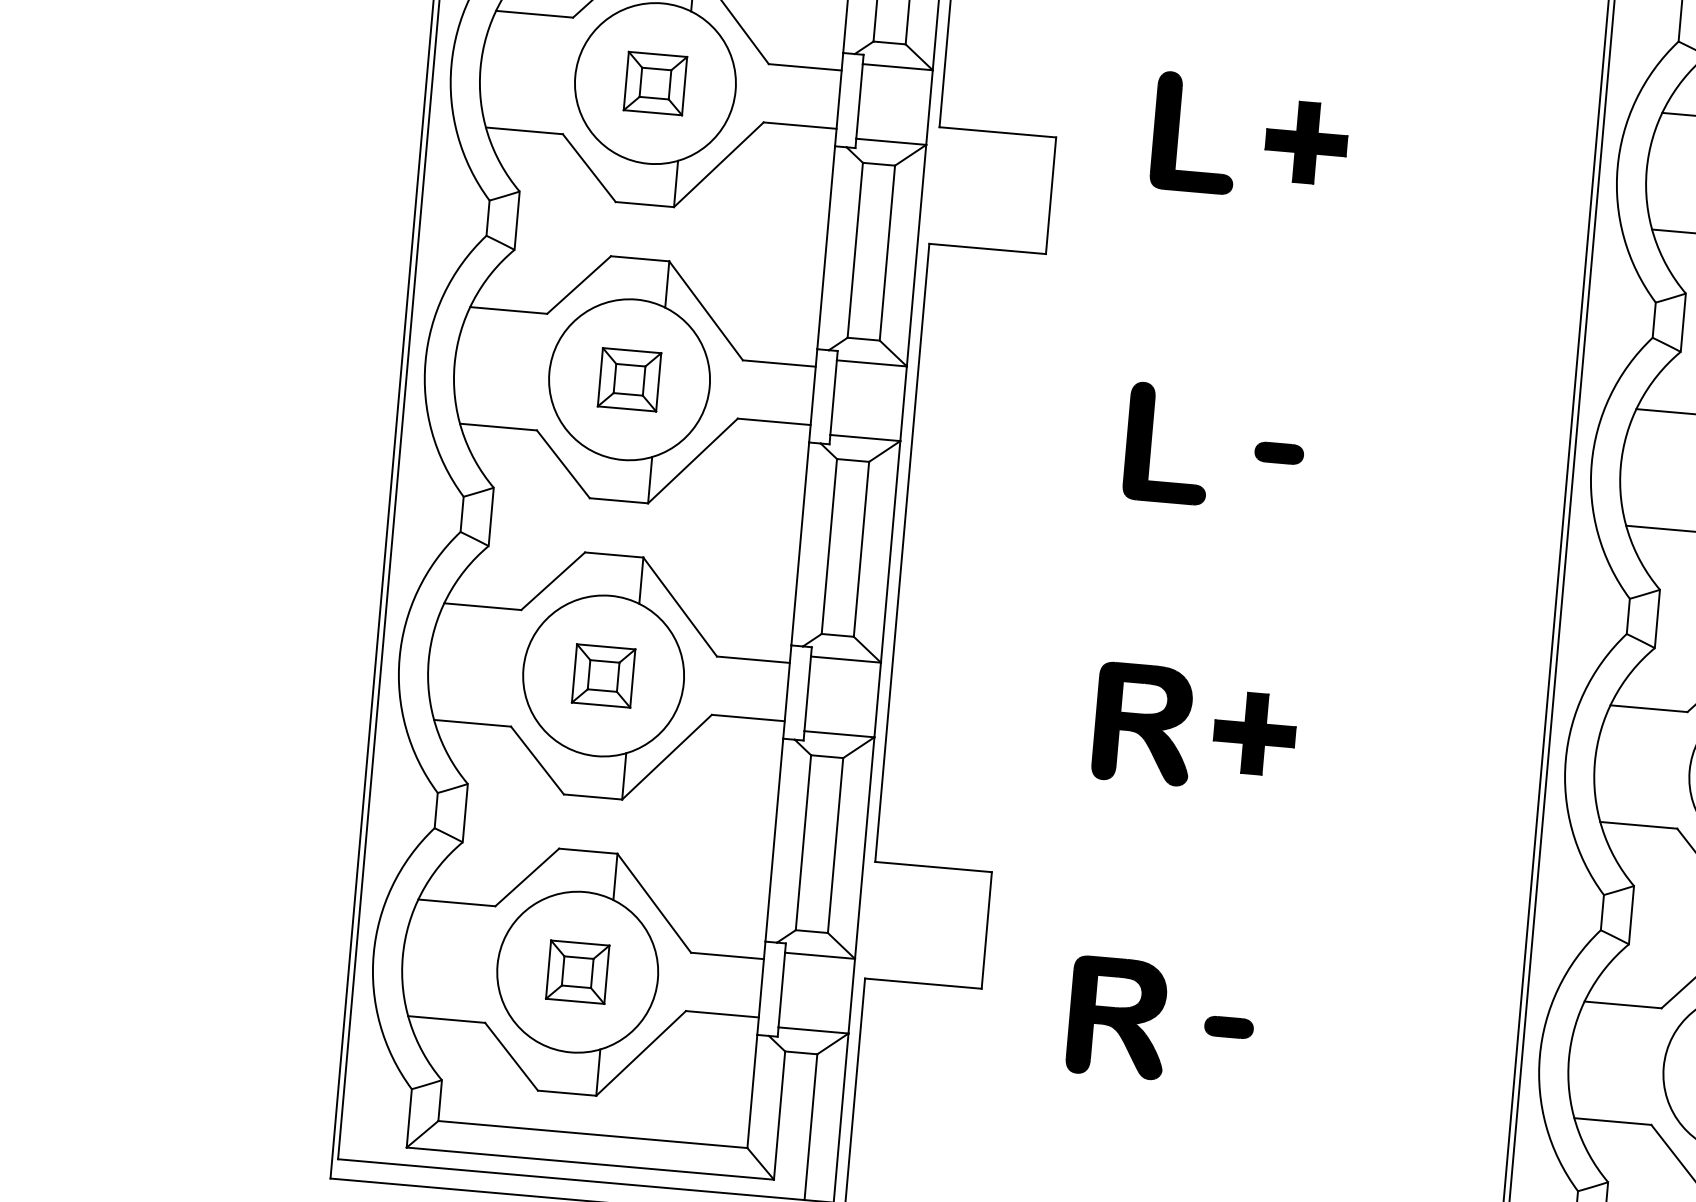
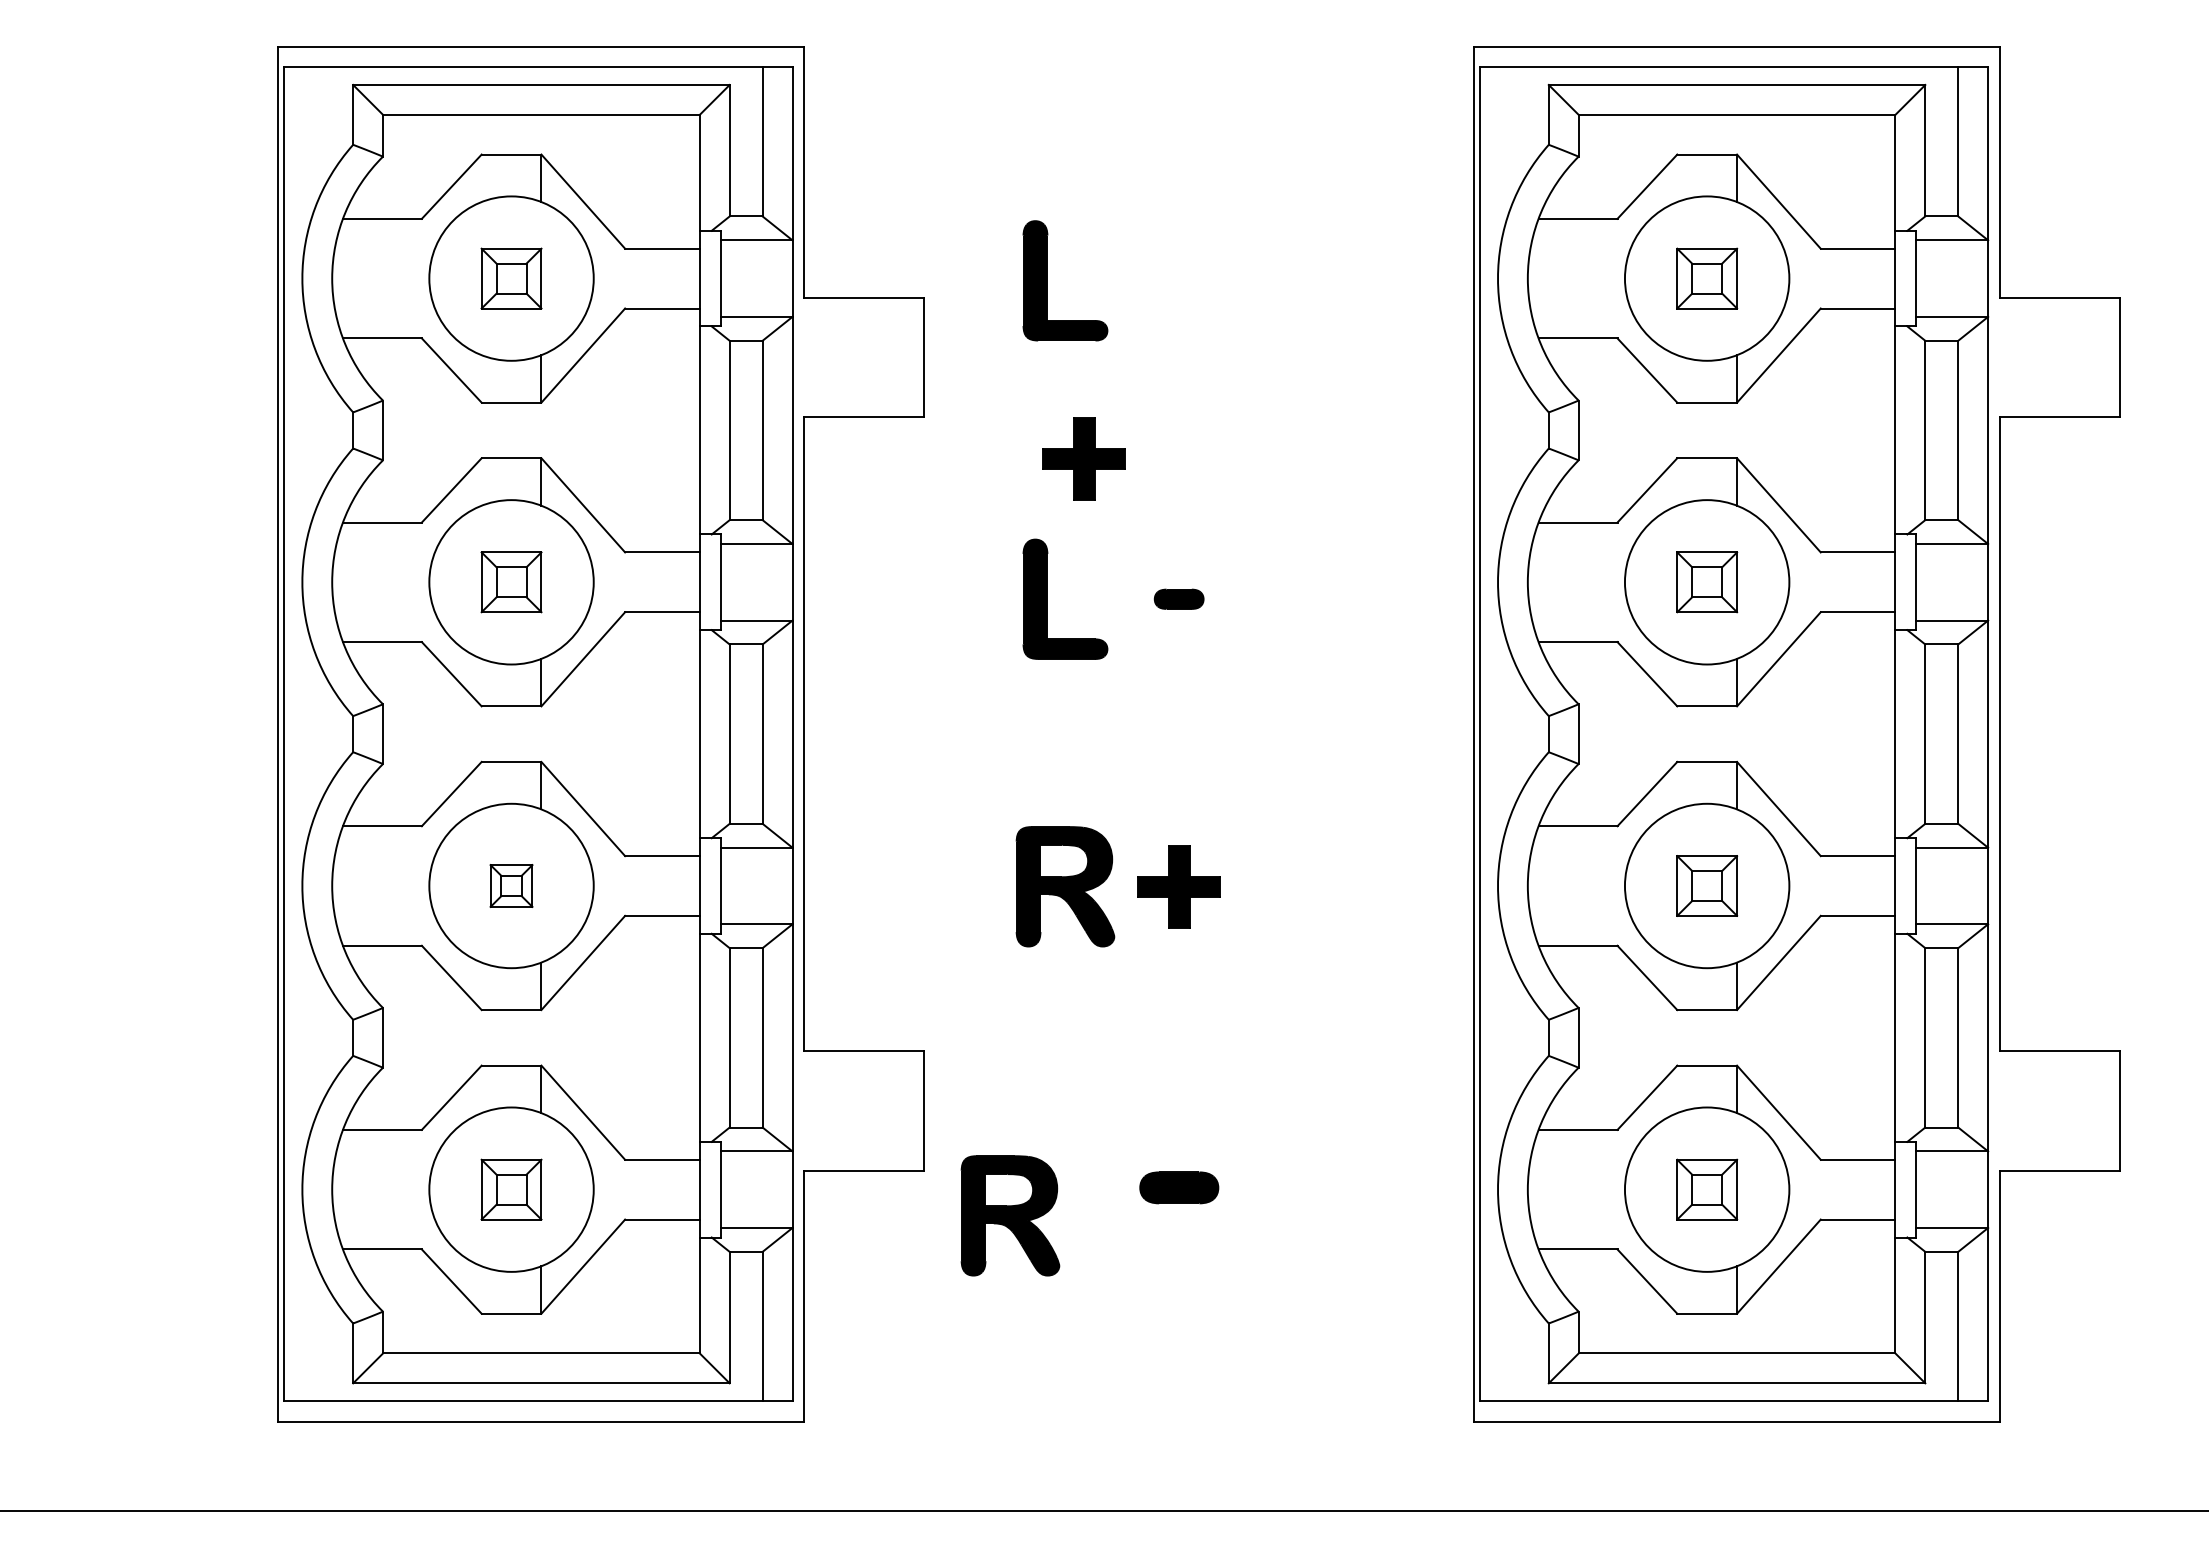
part: (1305, 142) -> (1083, 458), moved
part: (603, 675) -> (511, 885), size x0.7
part: (1118, 1017) -> (1010, 1215), moved
part: (1228, 1026) -> (1178, 1187), size x1.6

